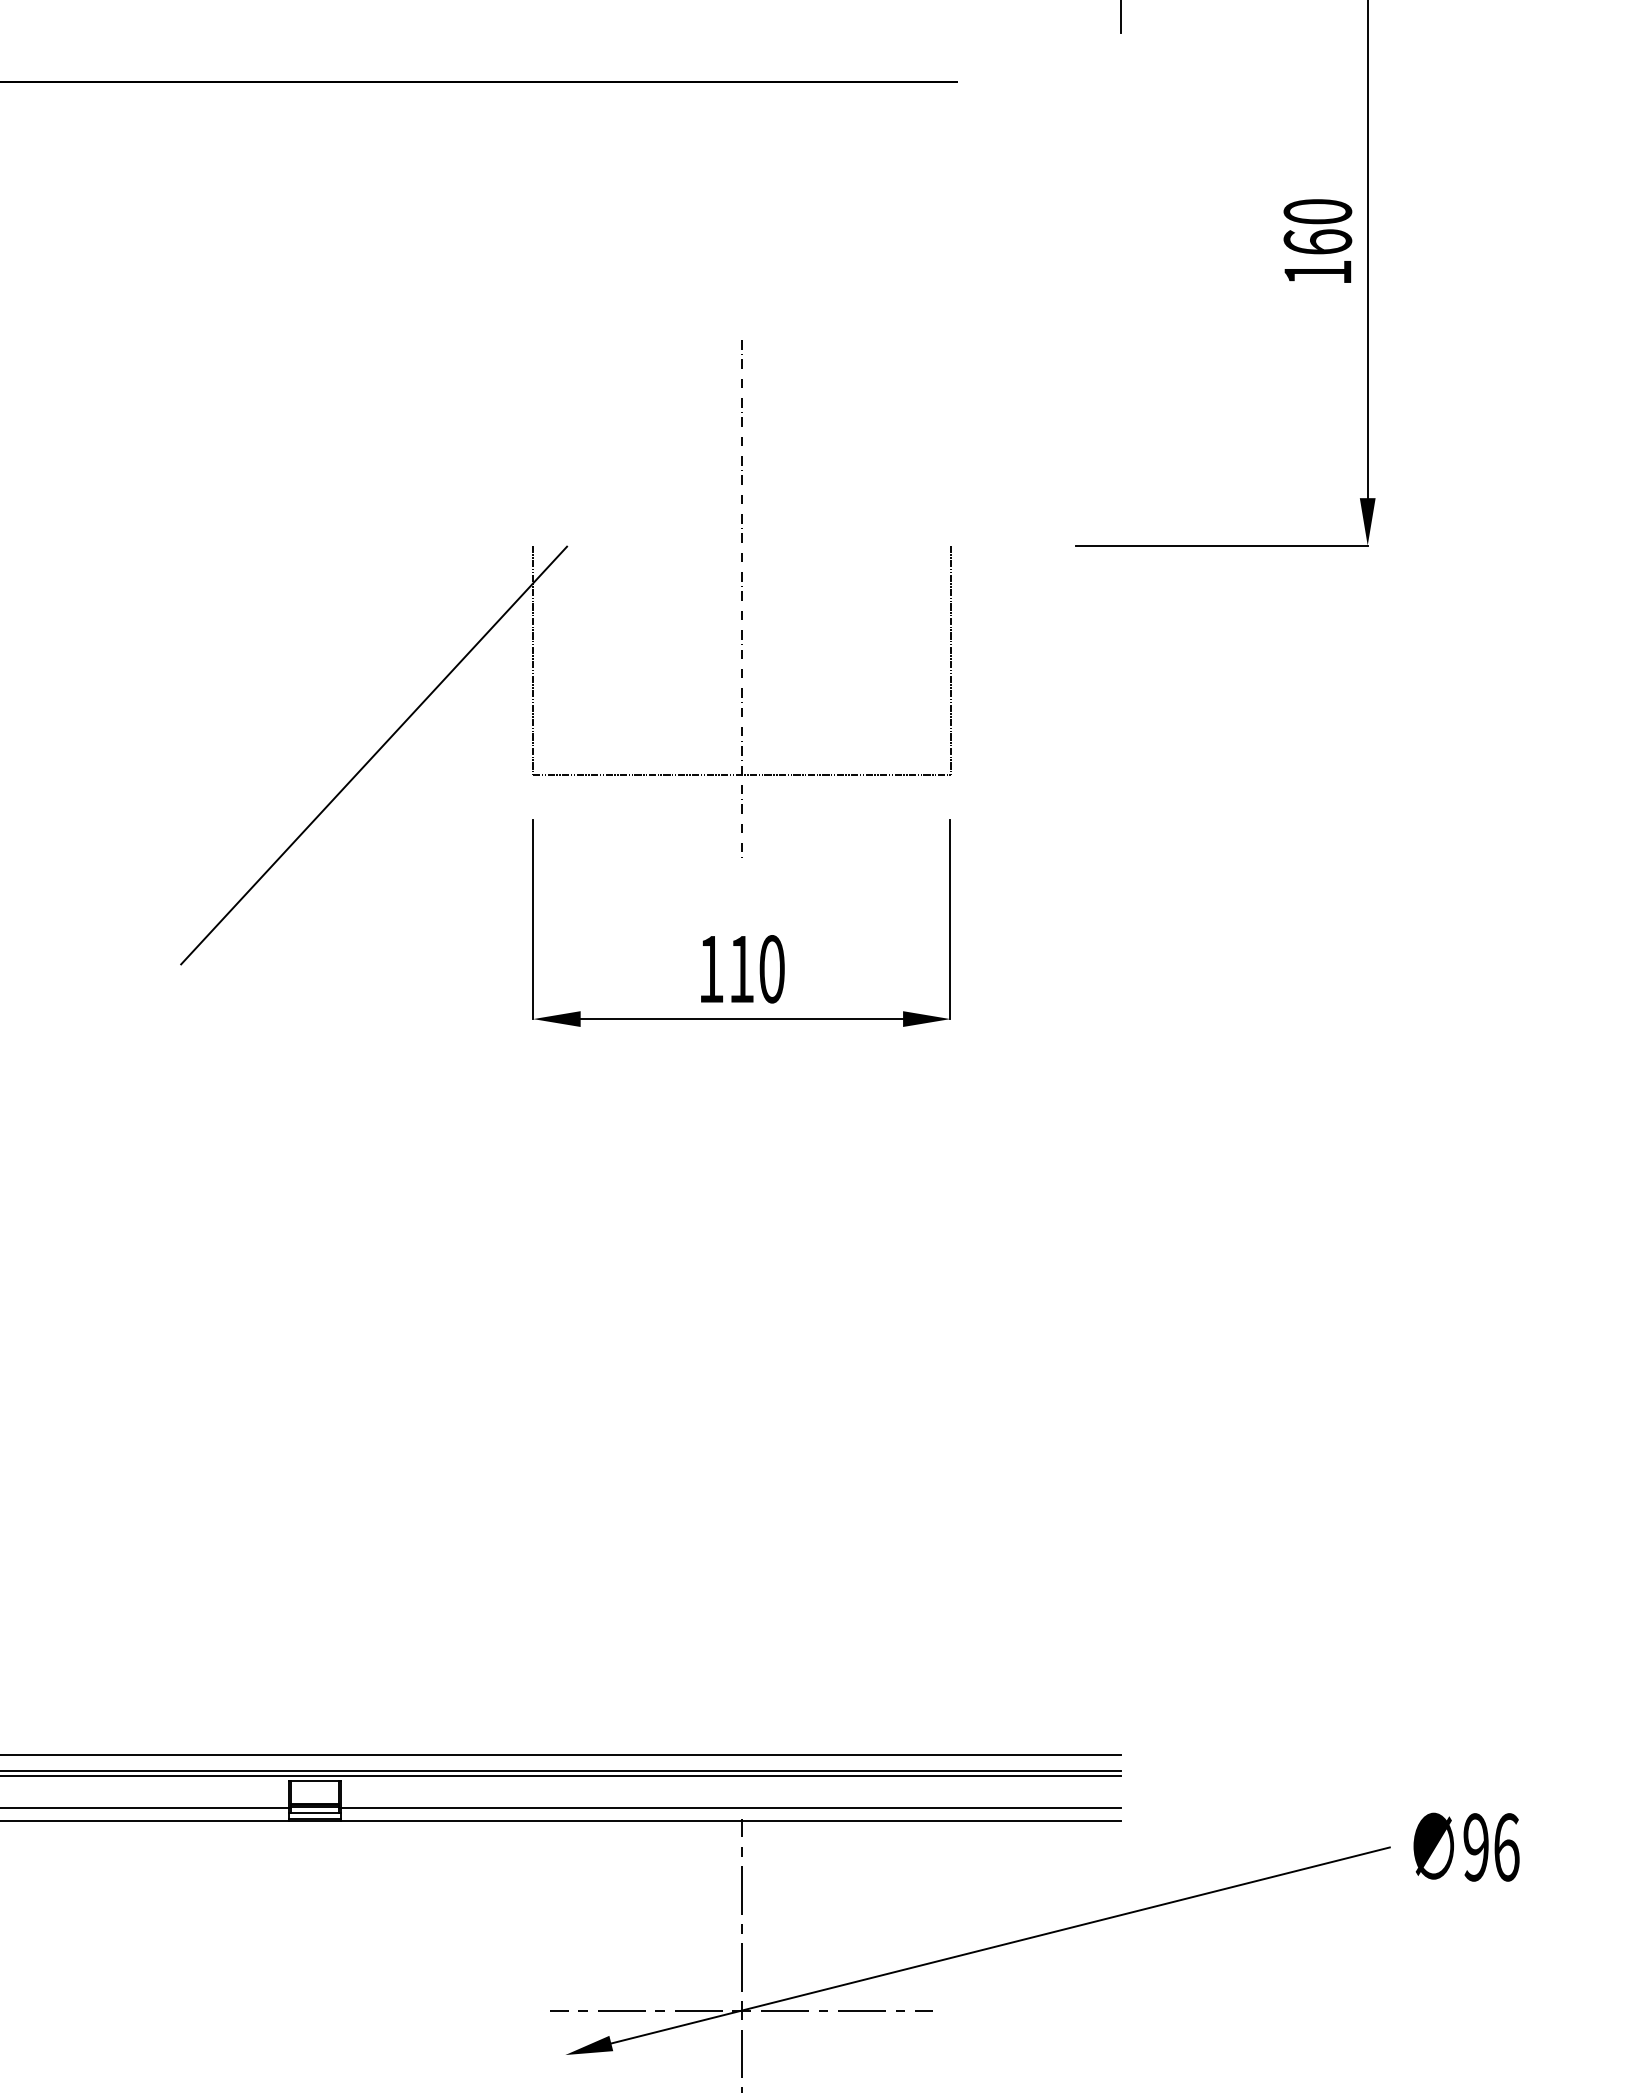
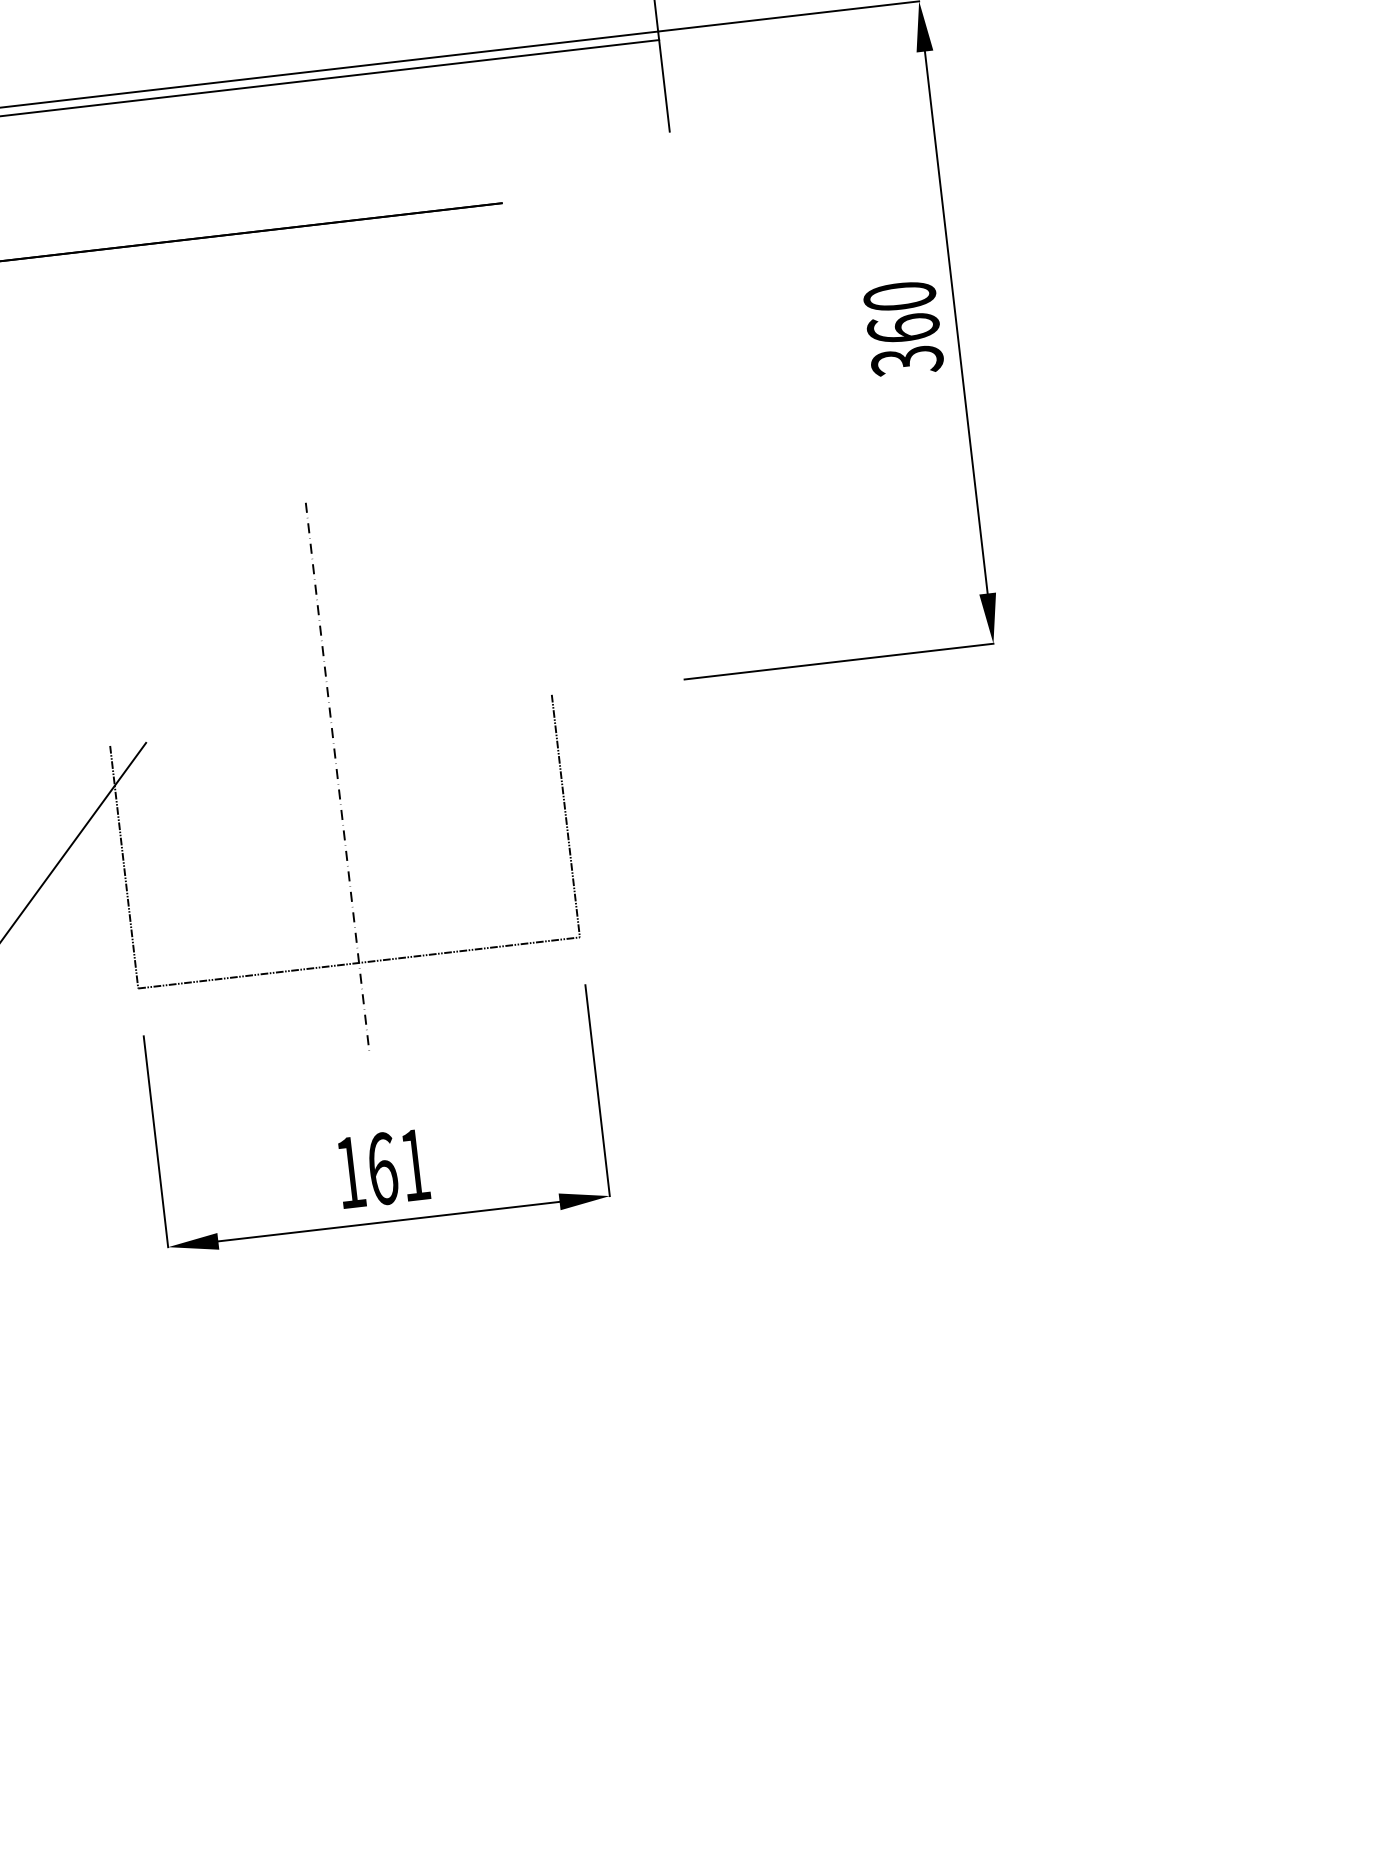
text: (1317, 272) -> (906, 360), 160 -> 360
text: (756, 969) -> (398, 1167), 110 -> 161

